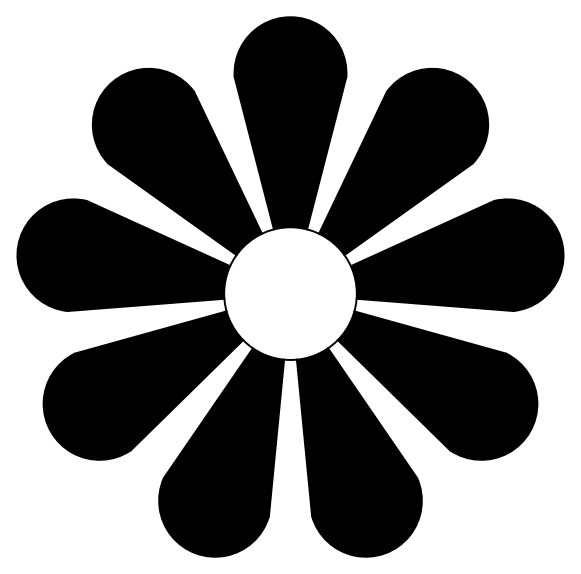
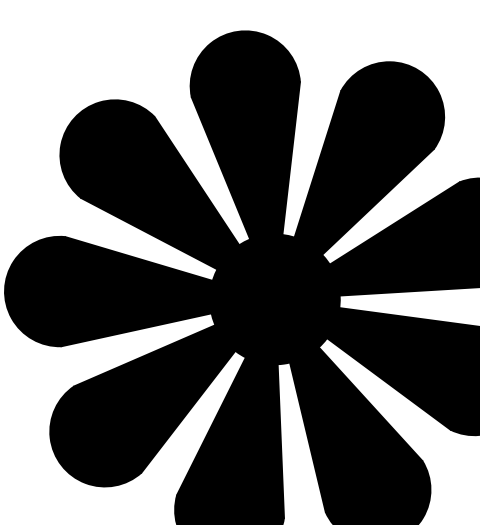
fill: (290, 293) -> (274, 299), added

